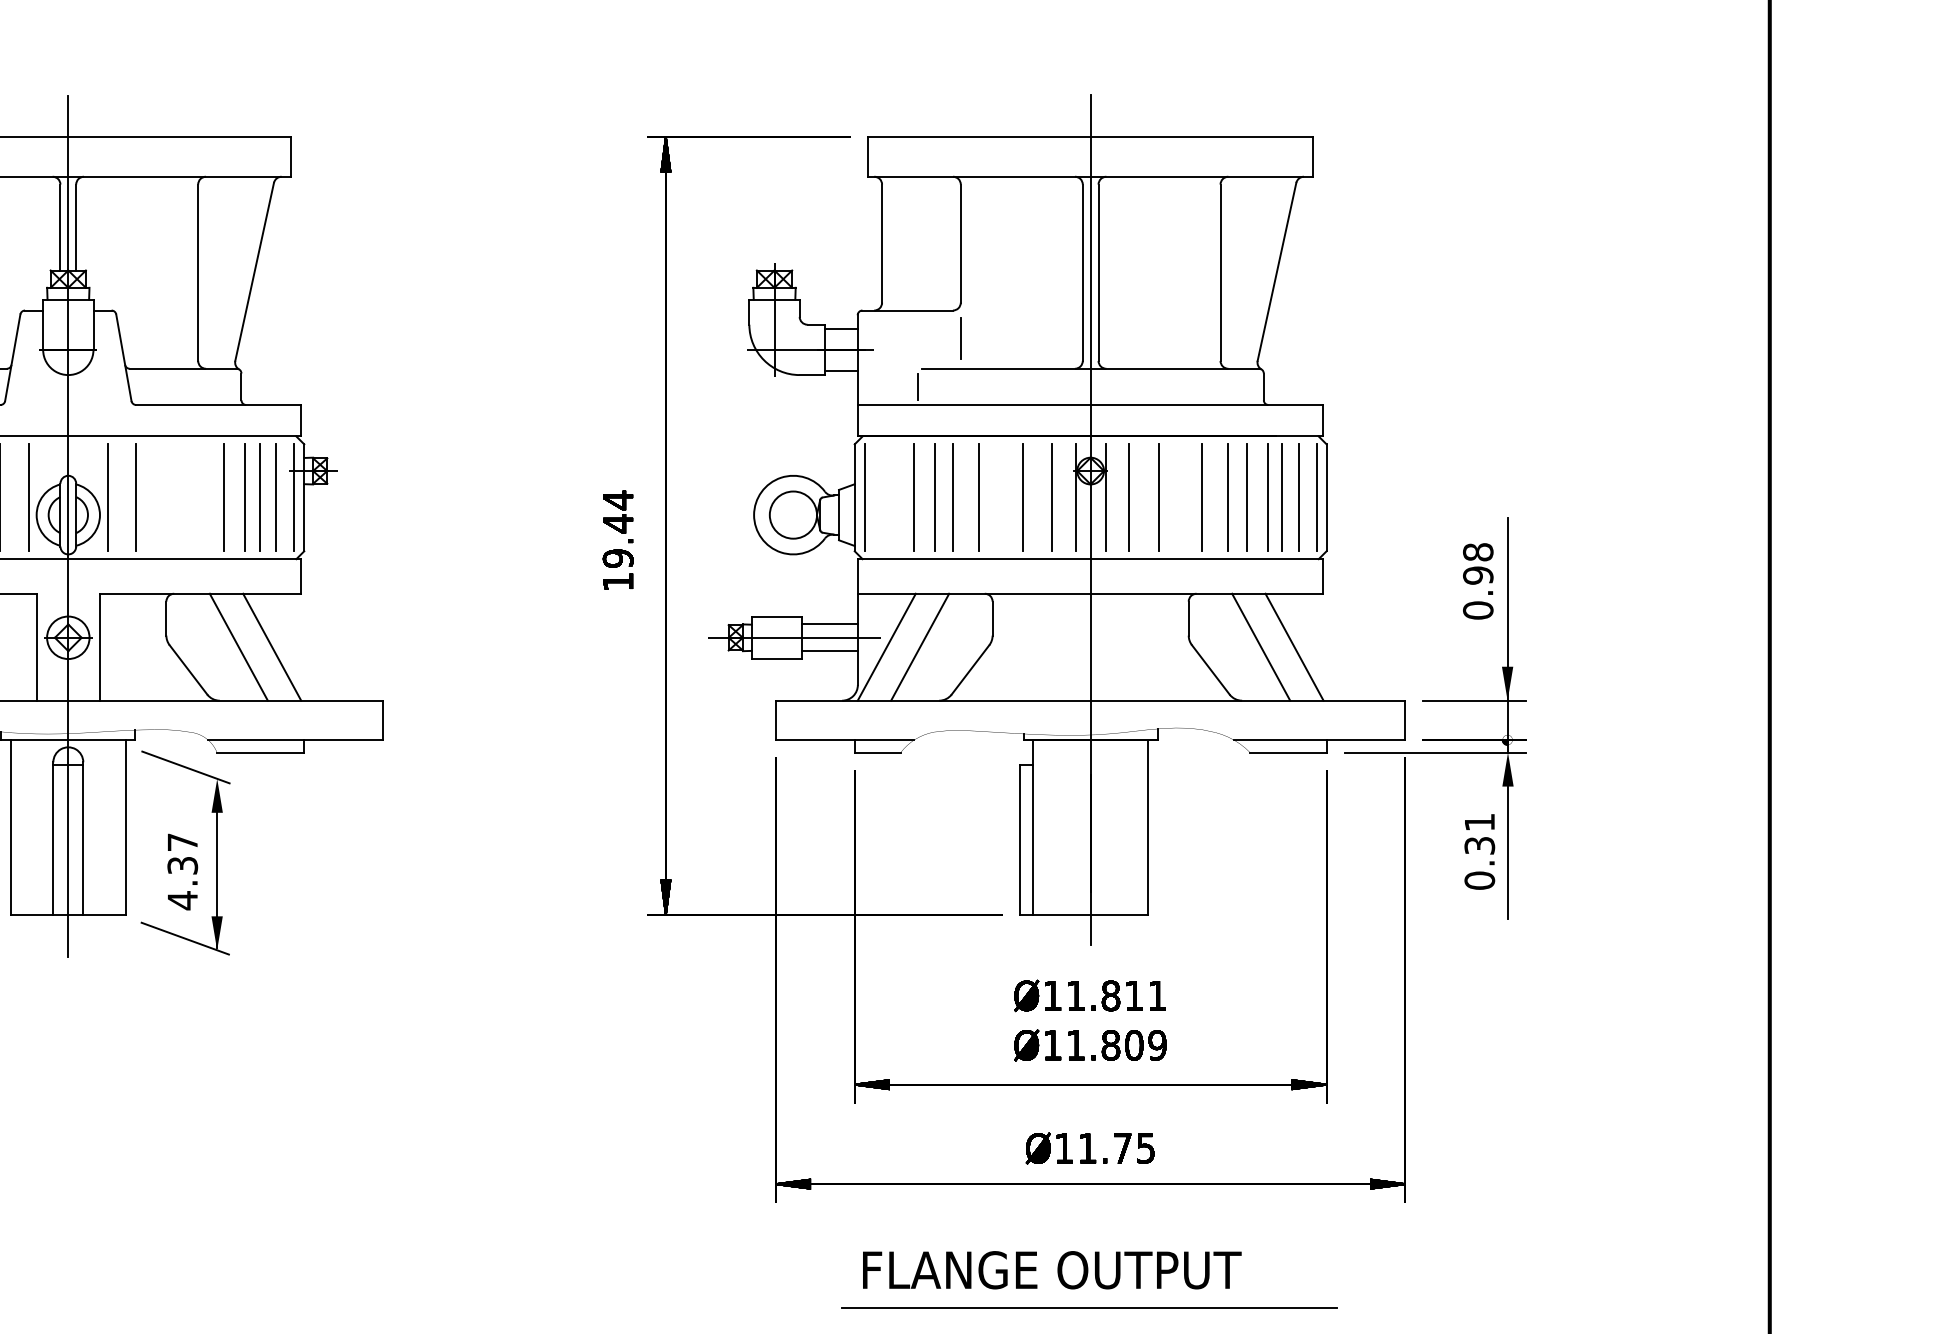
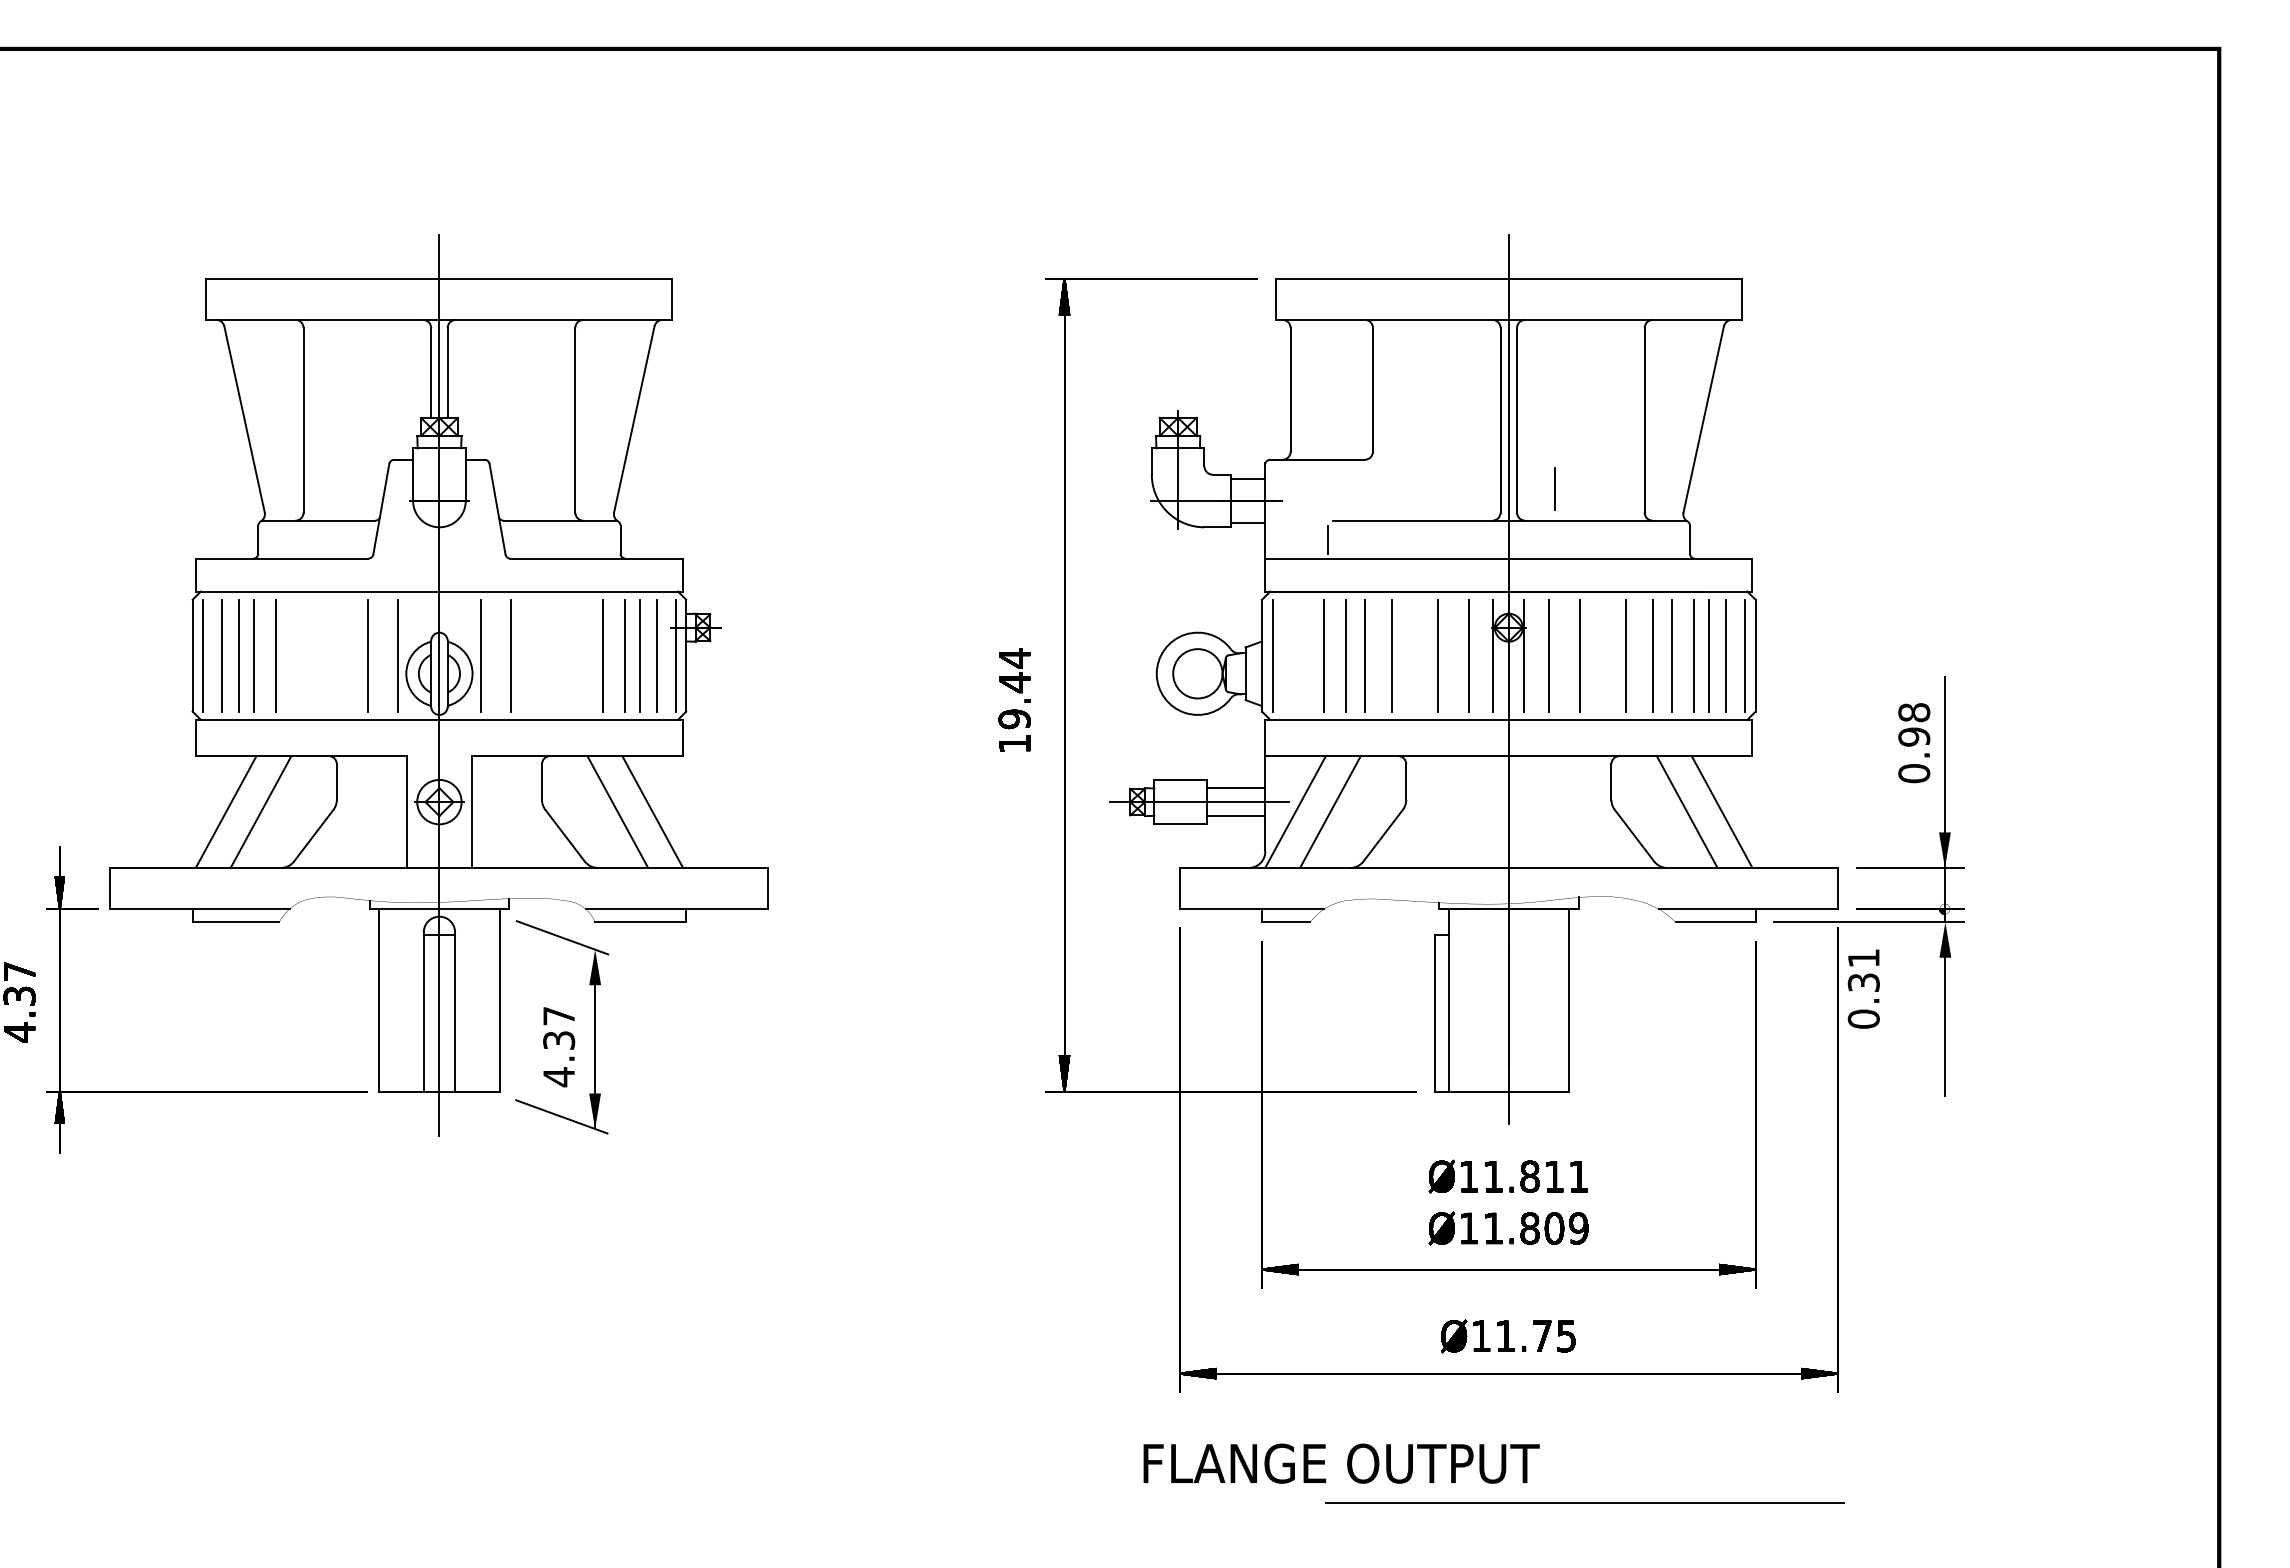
line: (960, 337) -> (1554, 488), moved
text: (1479, 851) -> (1863, 988), moved
text: (1052, 1270) -> (1341, 1463), moved
line: (1089, 1307) -> (1584, 1502), moved

